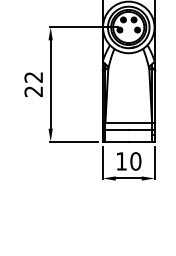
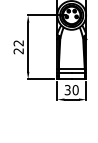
text: (121, 162) -> (67, 90), 10 -> 30

